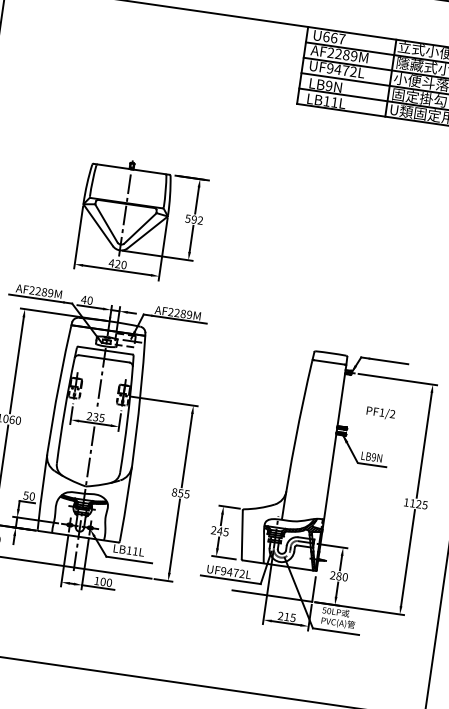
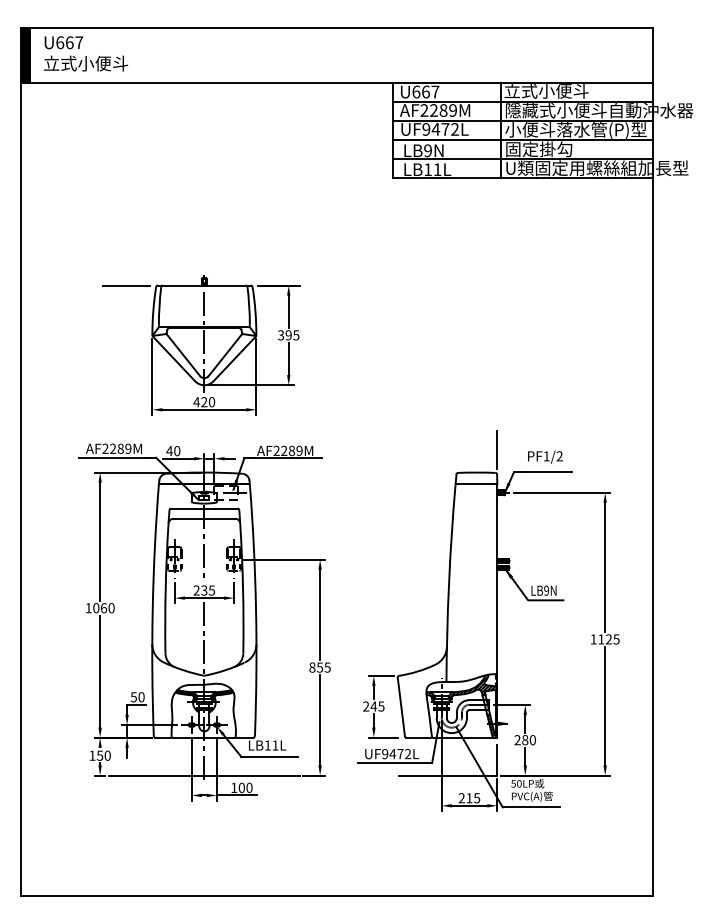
line: (68, 160) -> (126, 285), added
text: (194, 219) -> (288, 335), 592 -> 395
line: (350, 337) -> (497, 450), added
text: (381, 412) -> (545, 456), moved

